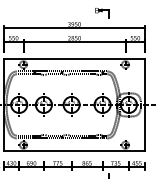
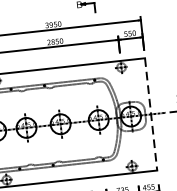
line: (145, 104) -> (151, 113), solid -> dashed

